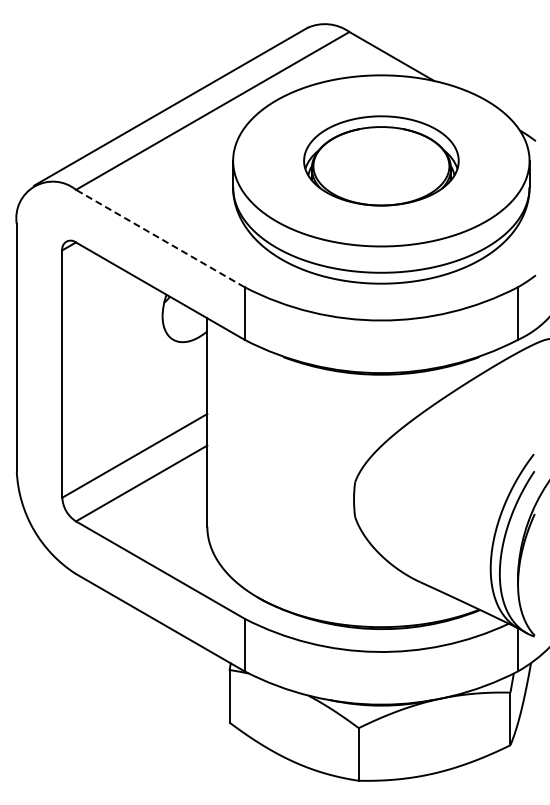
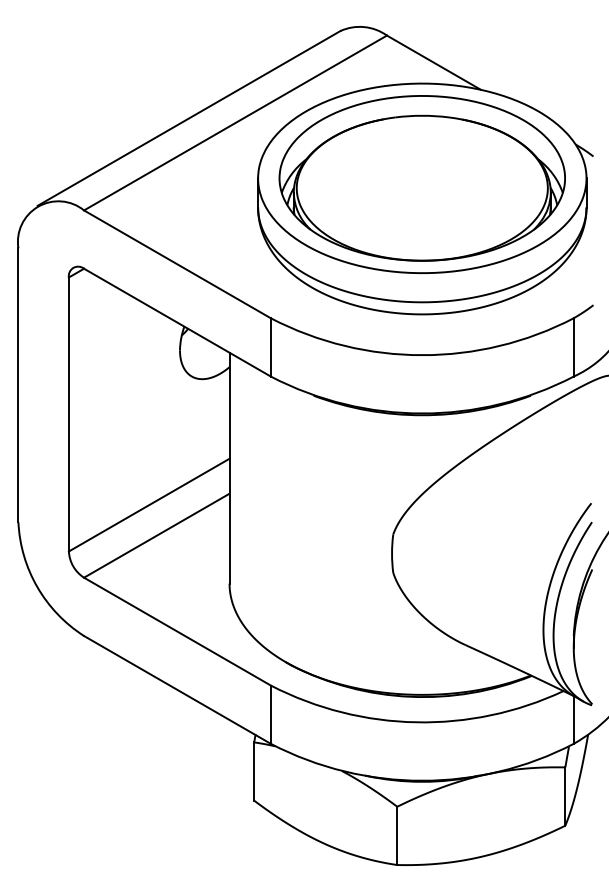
part: (381, 160) -> (422, 177), size x1.67
line: (159, 238) -> (176, 264), dashed -> solid

